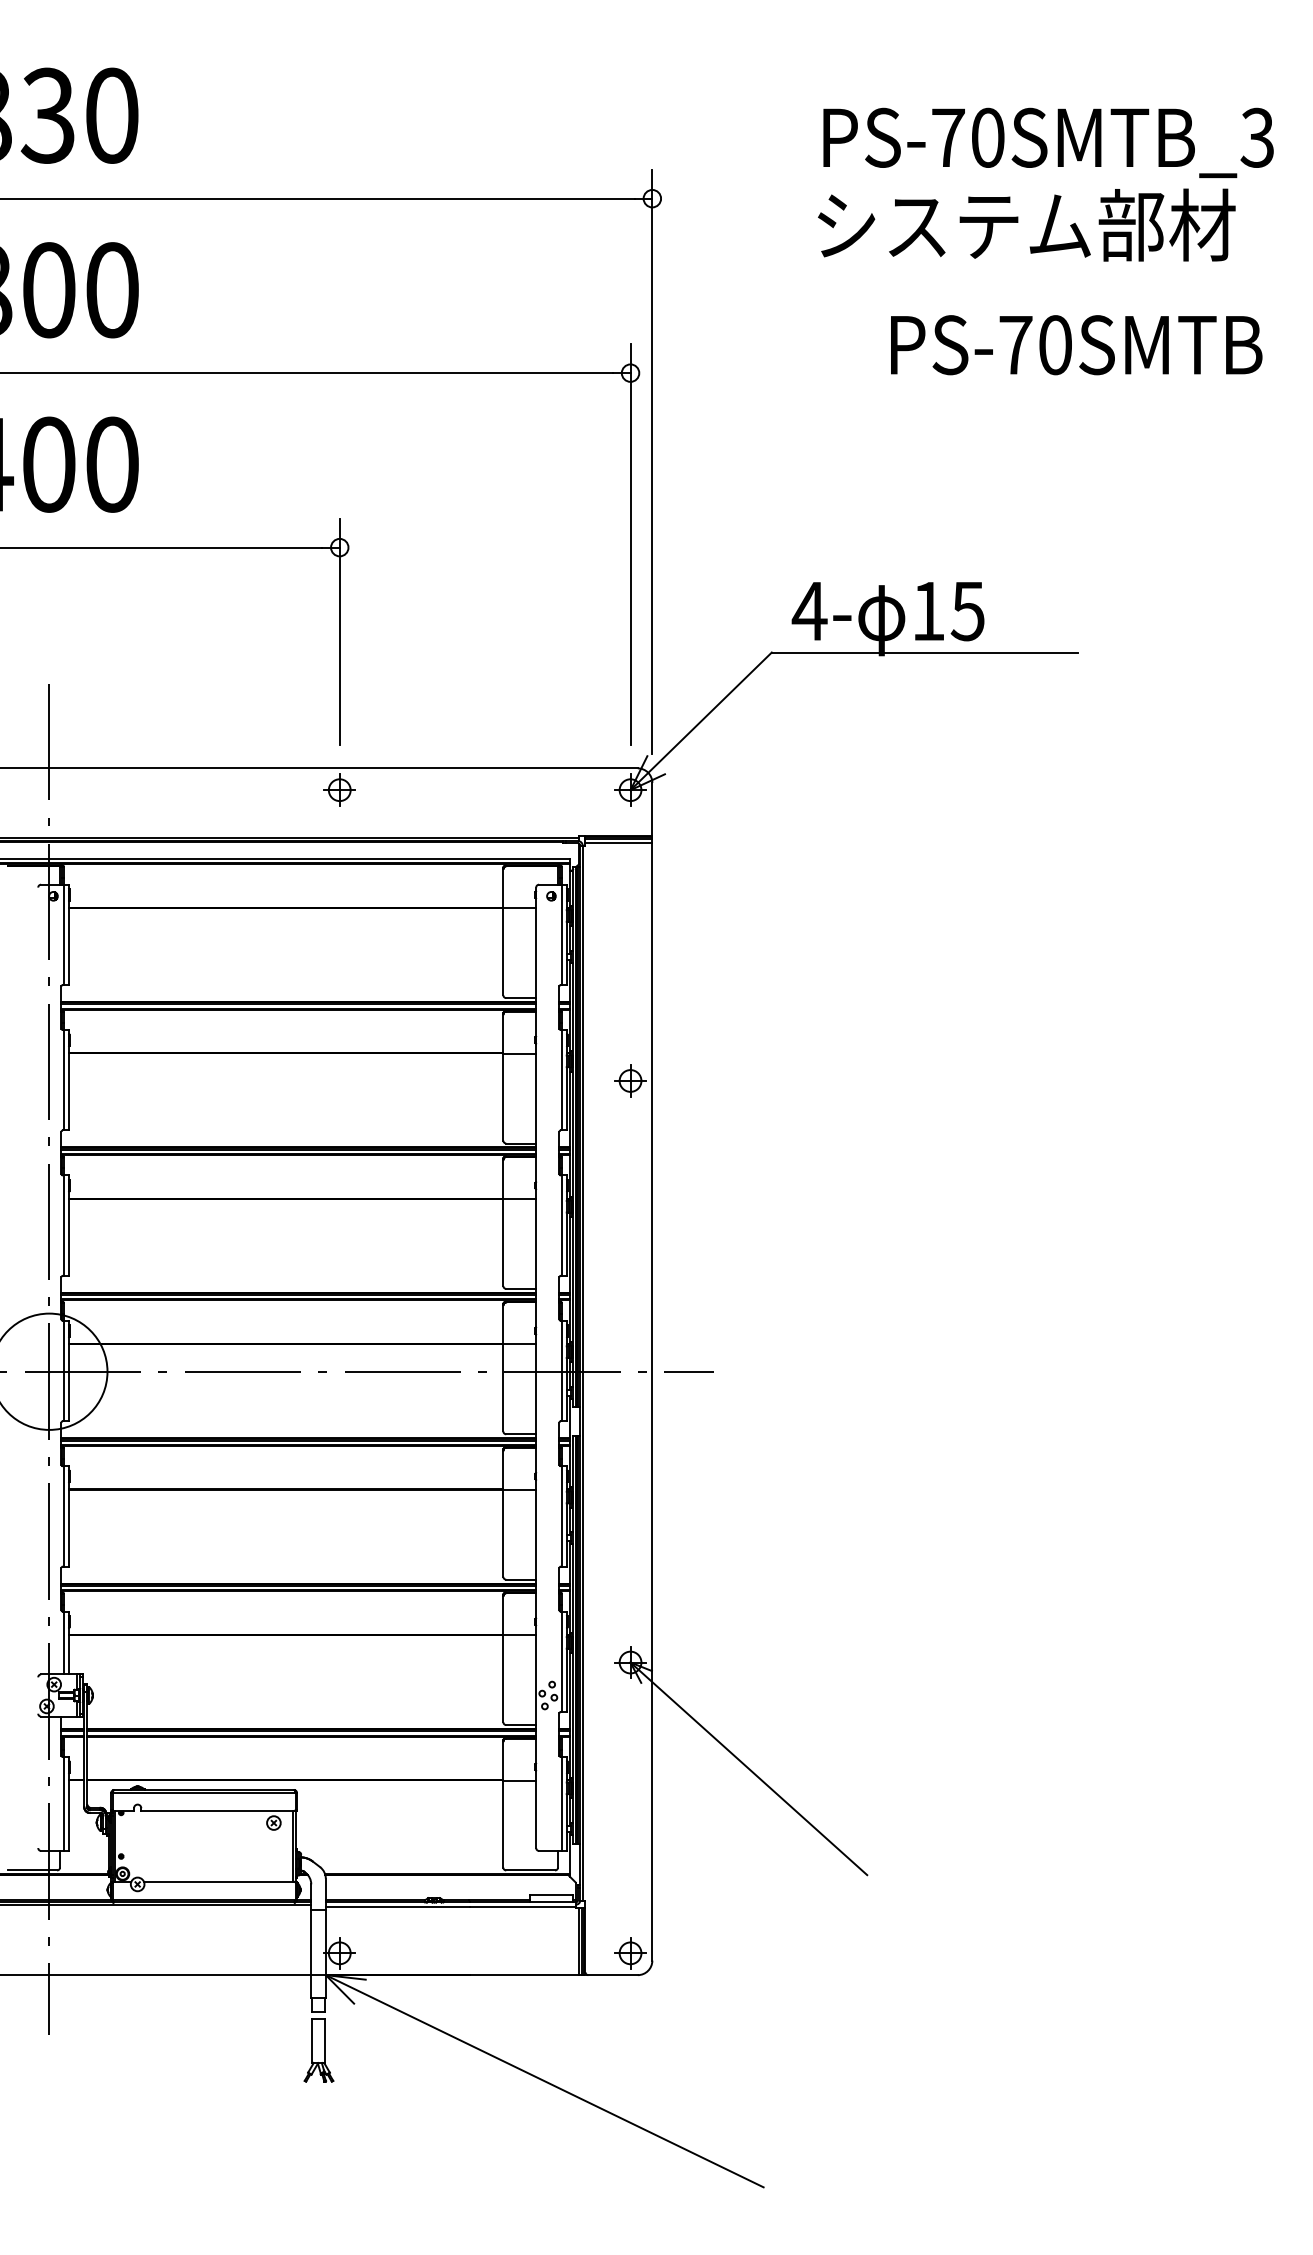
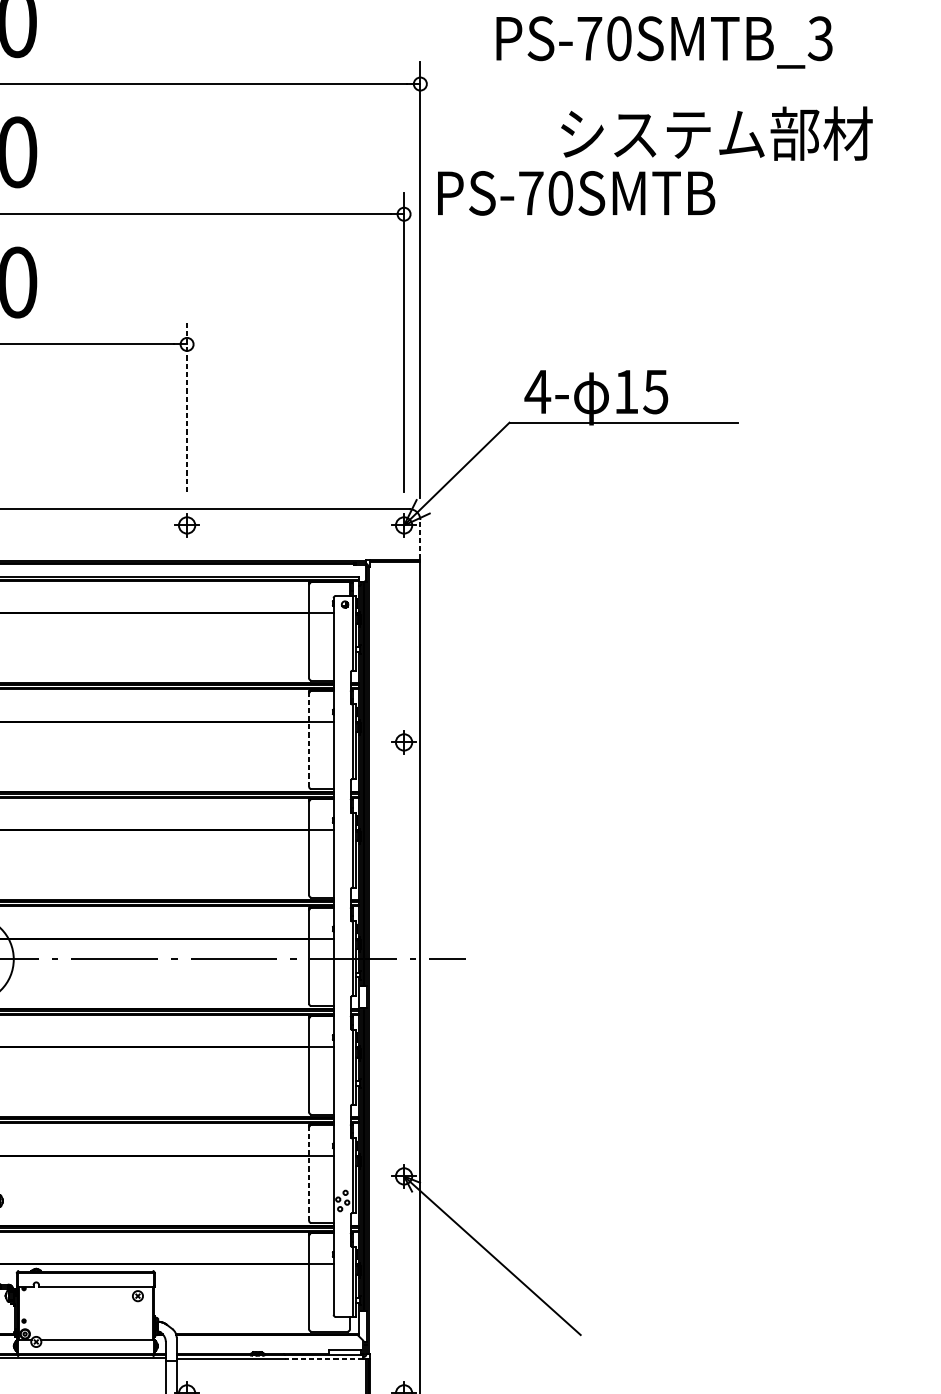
text: (1048, 142) -> (664, 42), moved
text: (1026, 224) -> (716, 133), moved
text: (1076, 345) -> (576, 193), moved
line: (339, 631) -> (186, 407), solid -> dashed
line: (652, 809) -> (420, 539), solid -> dashed
line: (618, 842) -> (395, 564), removed
line: (503, 1076) -> (309, 739), solid -> dashed
line: (503, 1658) -> (309, 1173), solid -> dashed
line: (523, 1907) -> (324, 1359), solid -> dashed

